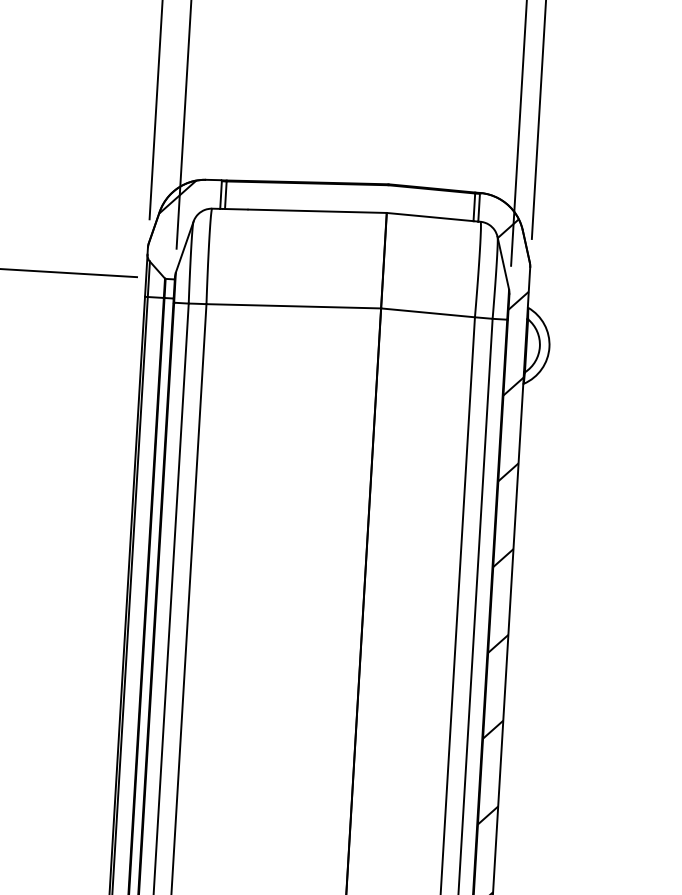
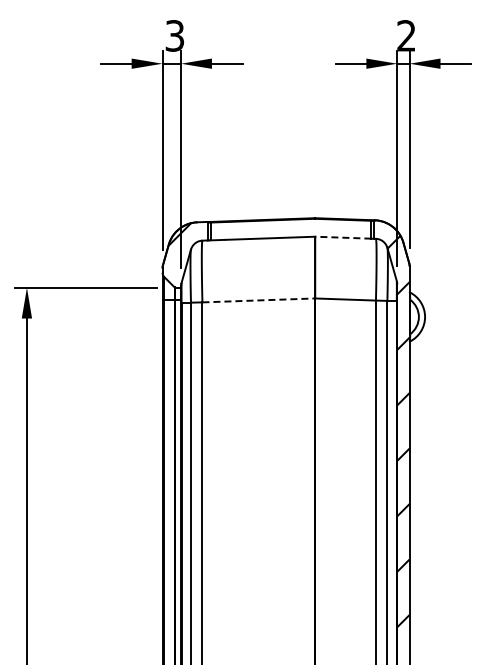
line: (429, 216) -> (342, 237), solid -> dashed
line: (294, 306) -> (259, 300), solid -> dashed

